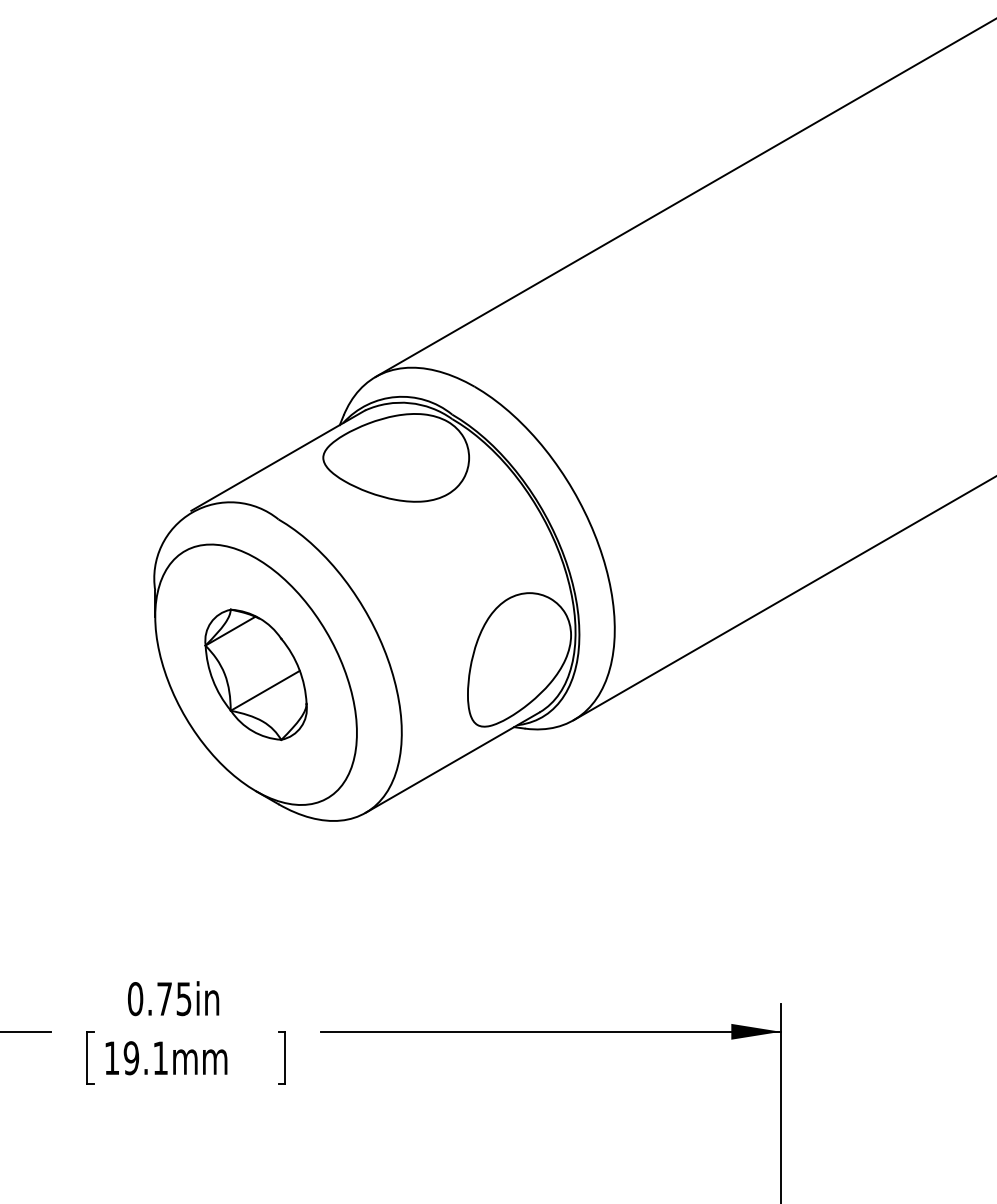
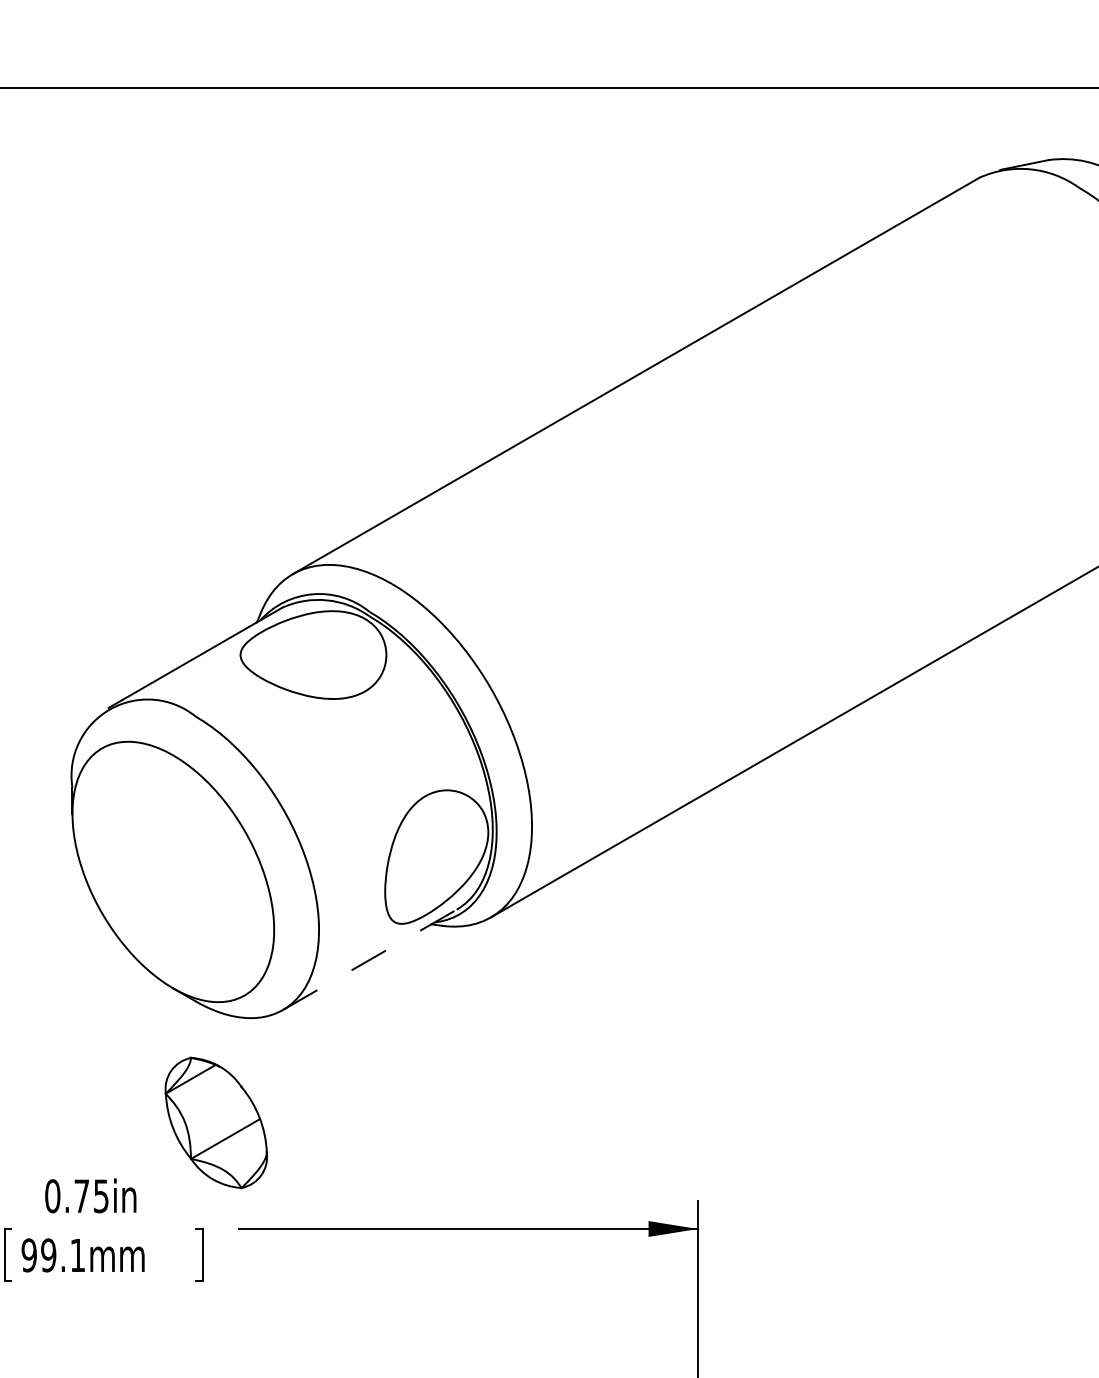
part: (255, 674) -> (215, 1122), moved
line: (453, 762) -> (370, 959), solid -> dashed
text: (111, 1058) -> (28, 1255), 19.1mm -> 99.1mm

